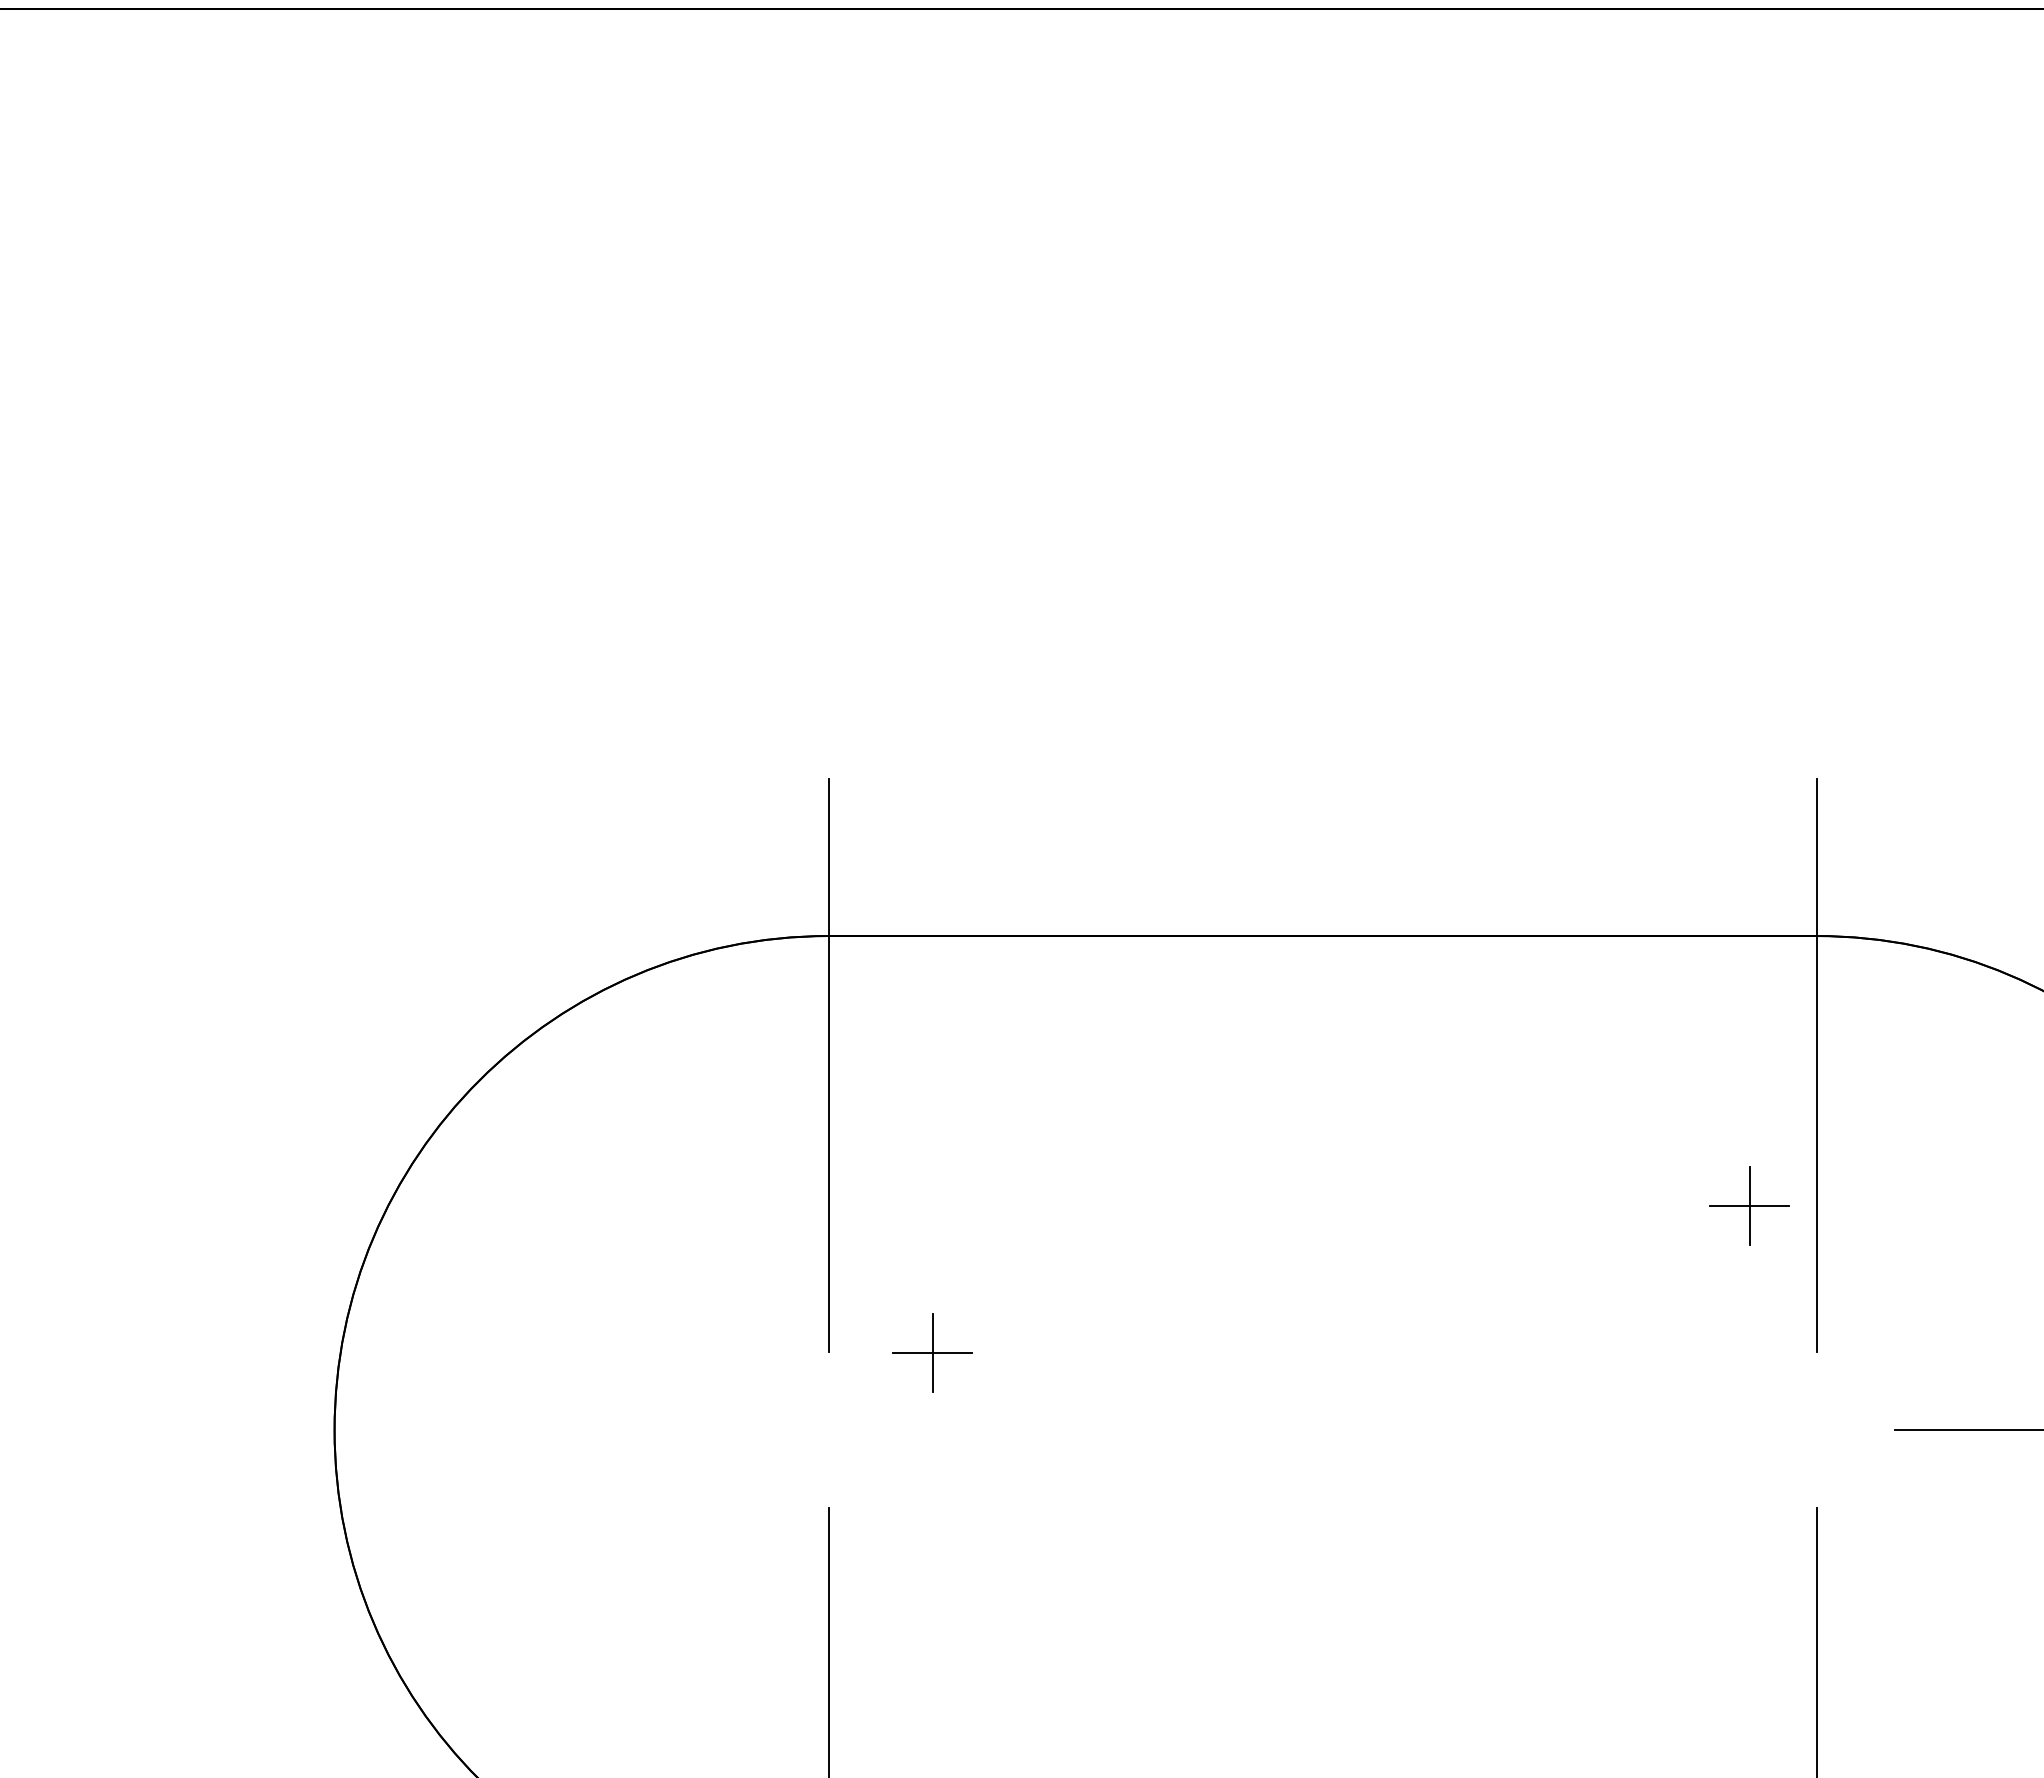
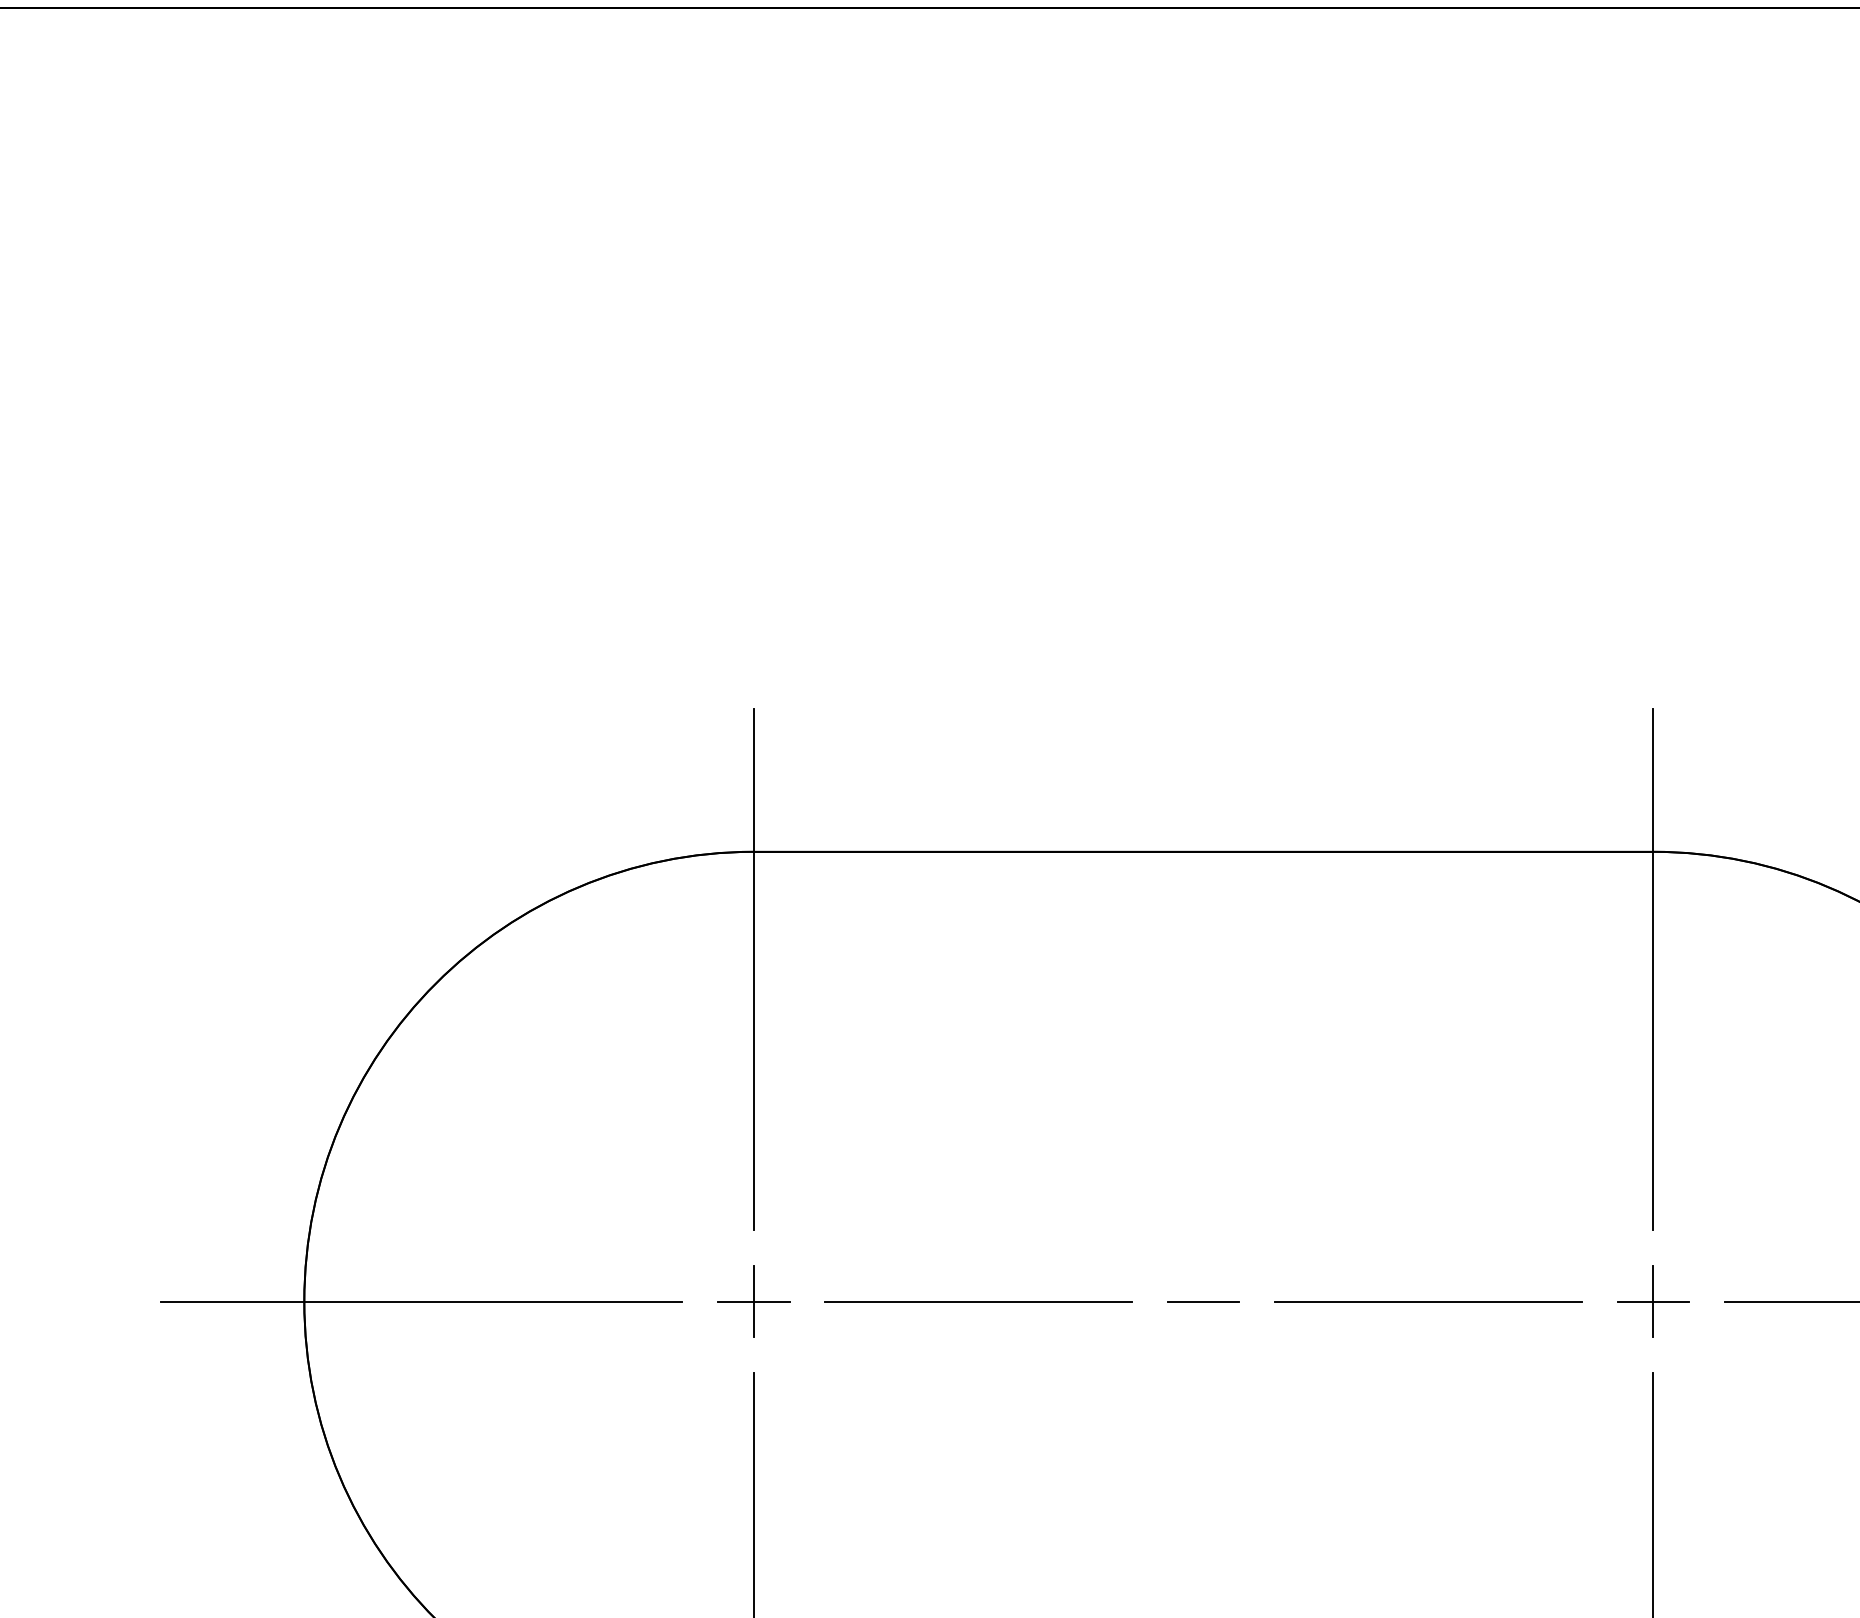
part: (1749, 1205) -> (1653, 1300), moved
part: (932, 1352) -> (753, 1300), moved
line: (463, 1430) -> (421, 1301), added
line: (1075, 1430) -> (978, 1301), added
line: (1322, 1430) -> (1203, 1301), added
line: (1569, 1430) -> (1428, 1301), added

